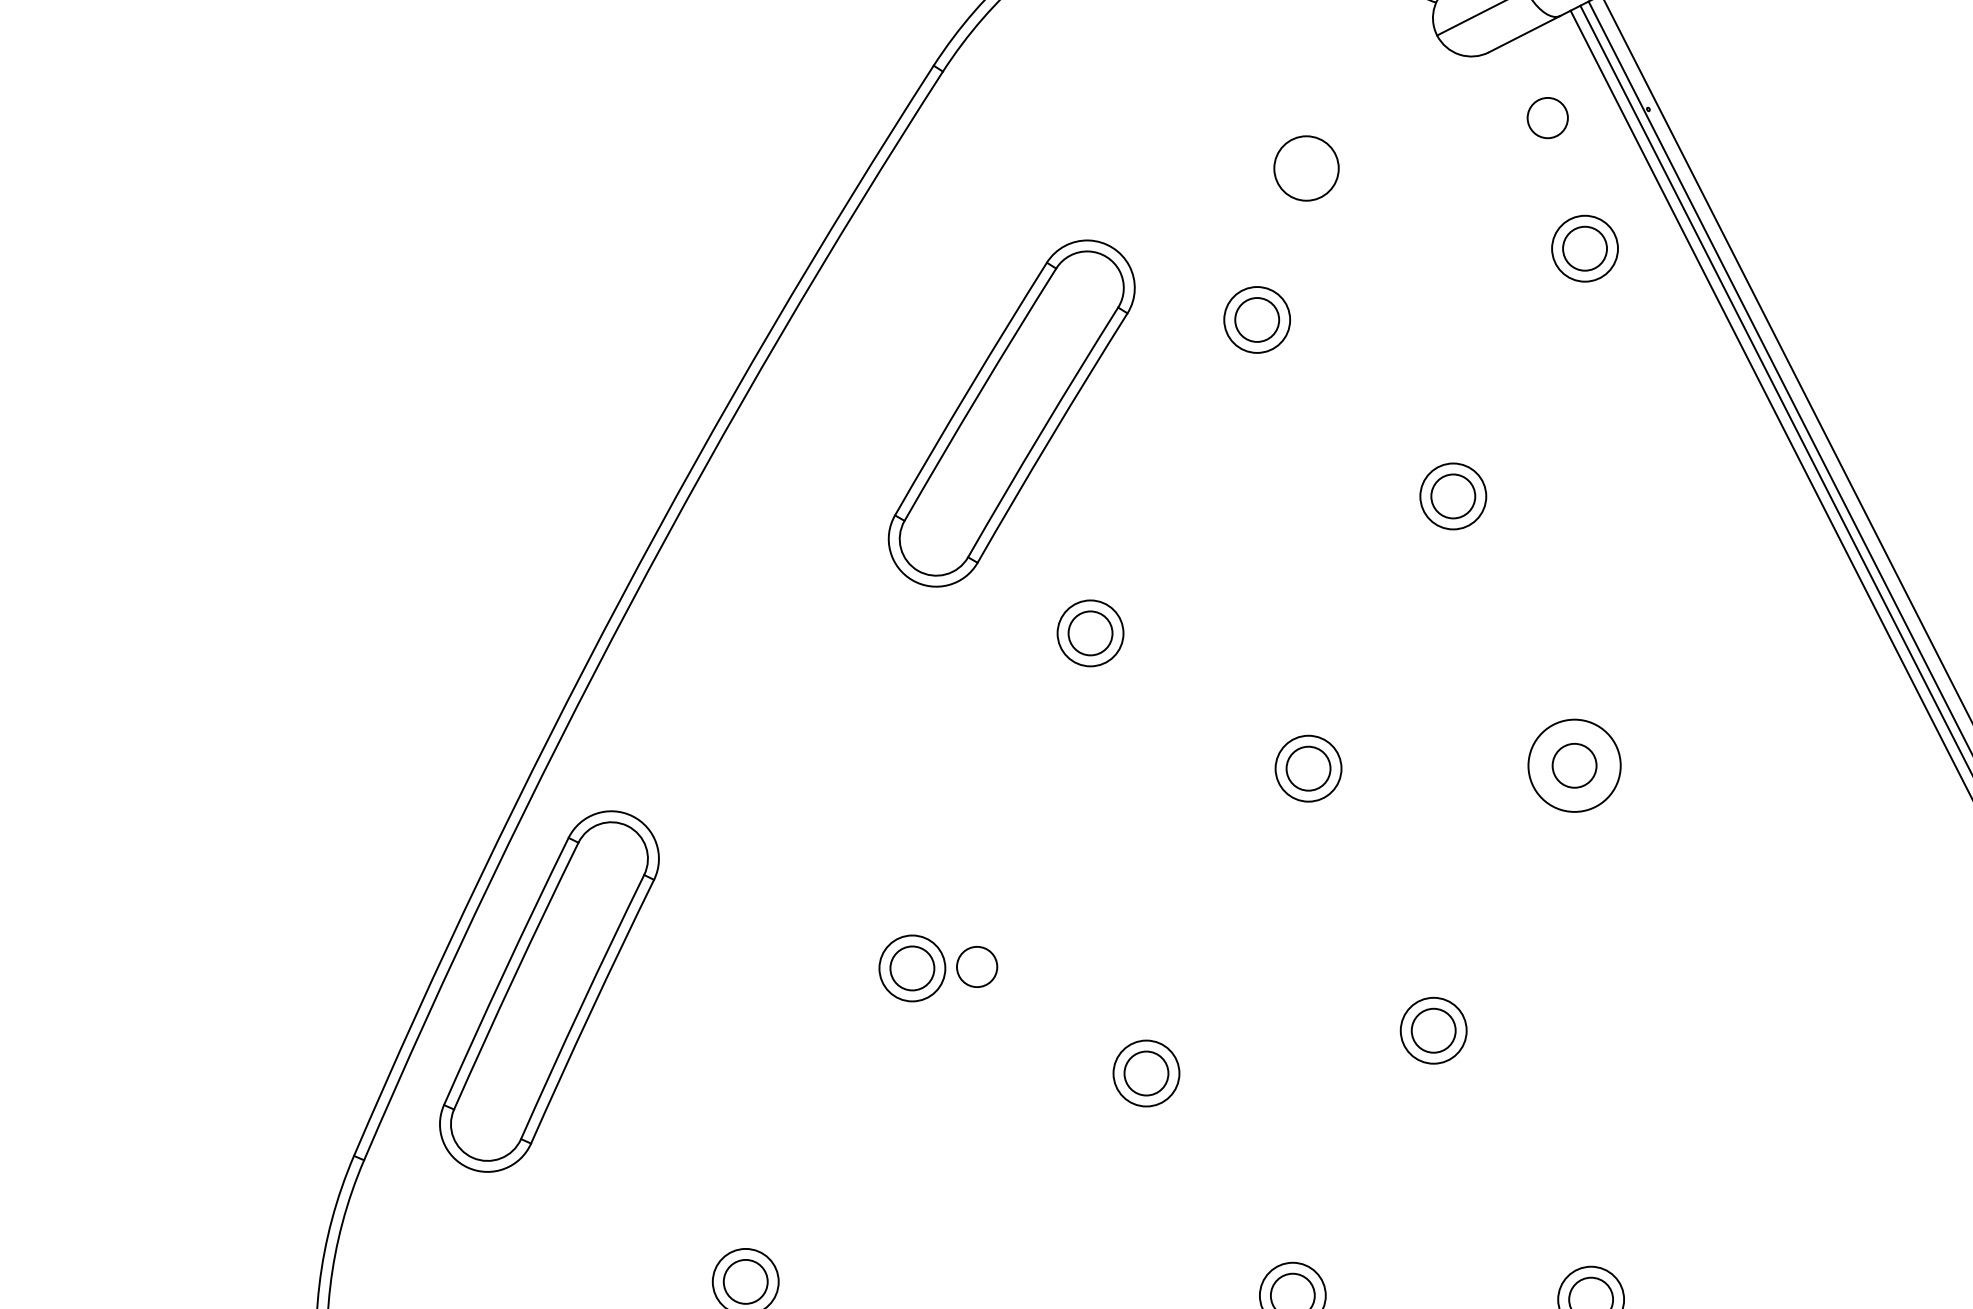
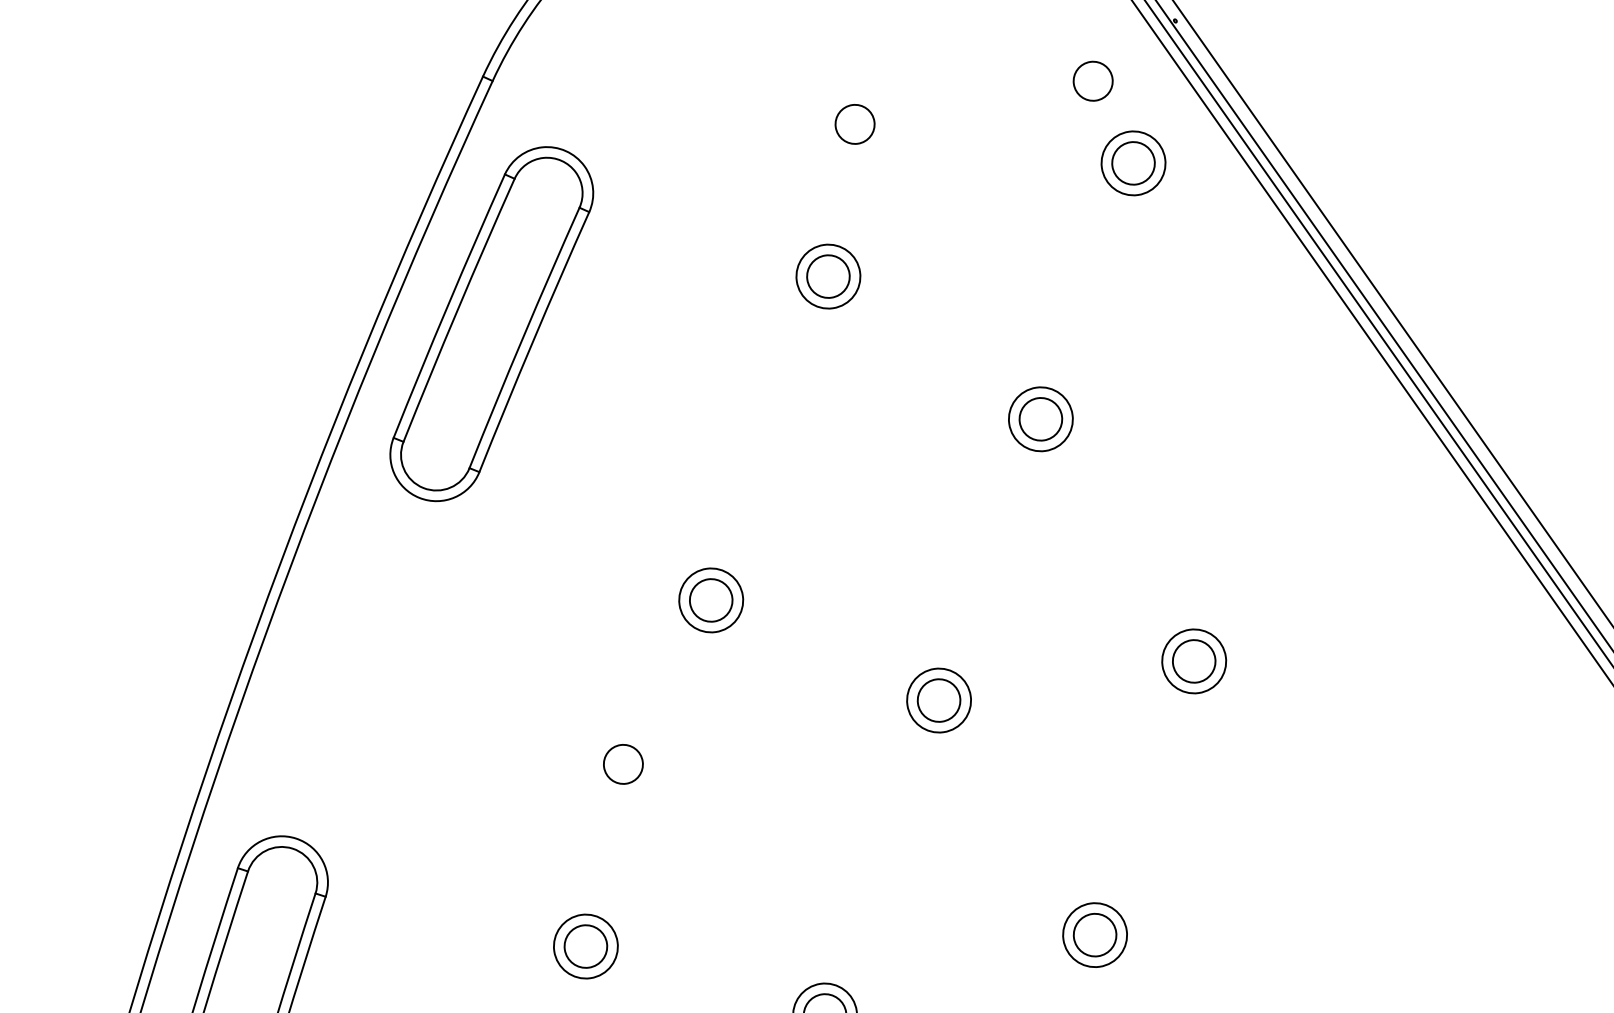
circle: (1547, 118) -> (1092, 81), moved
circle: (1306, 168) -> (855, 124), size x0.62
part: (1011, 413) -> (491, 324), moved
circle: (1574, 765) -> (1194, 661), size x0.71
circle: (977, 966) -> (623, 763), moved

